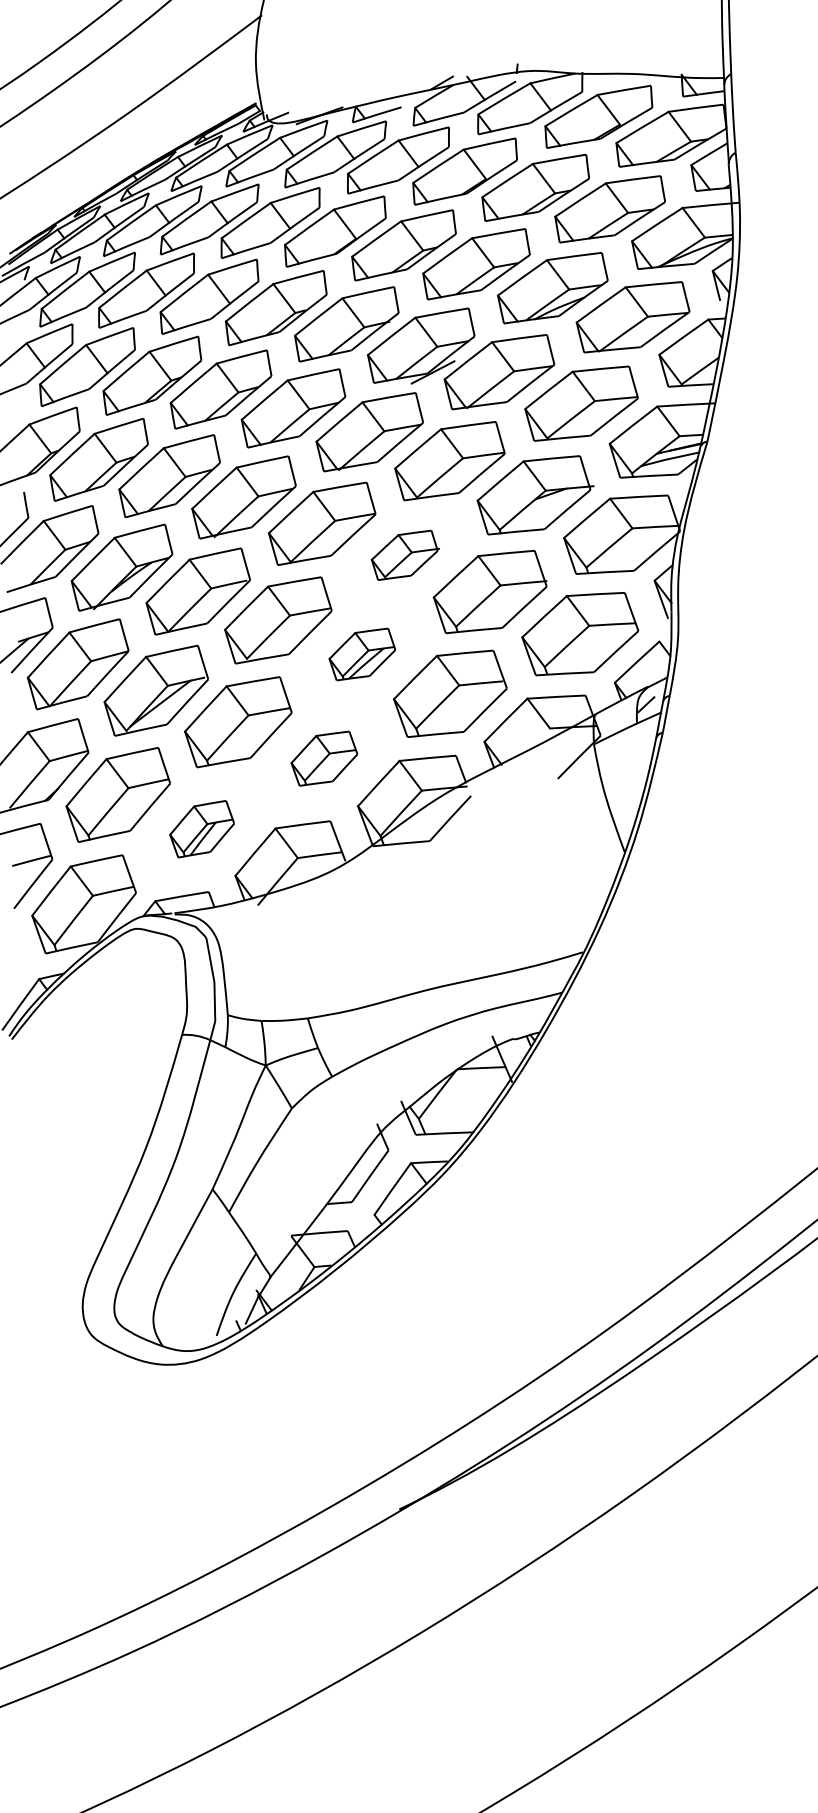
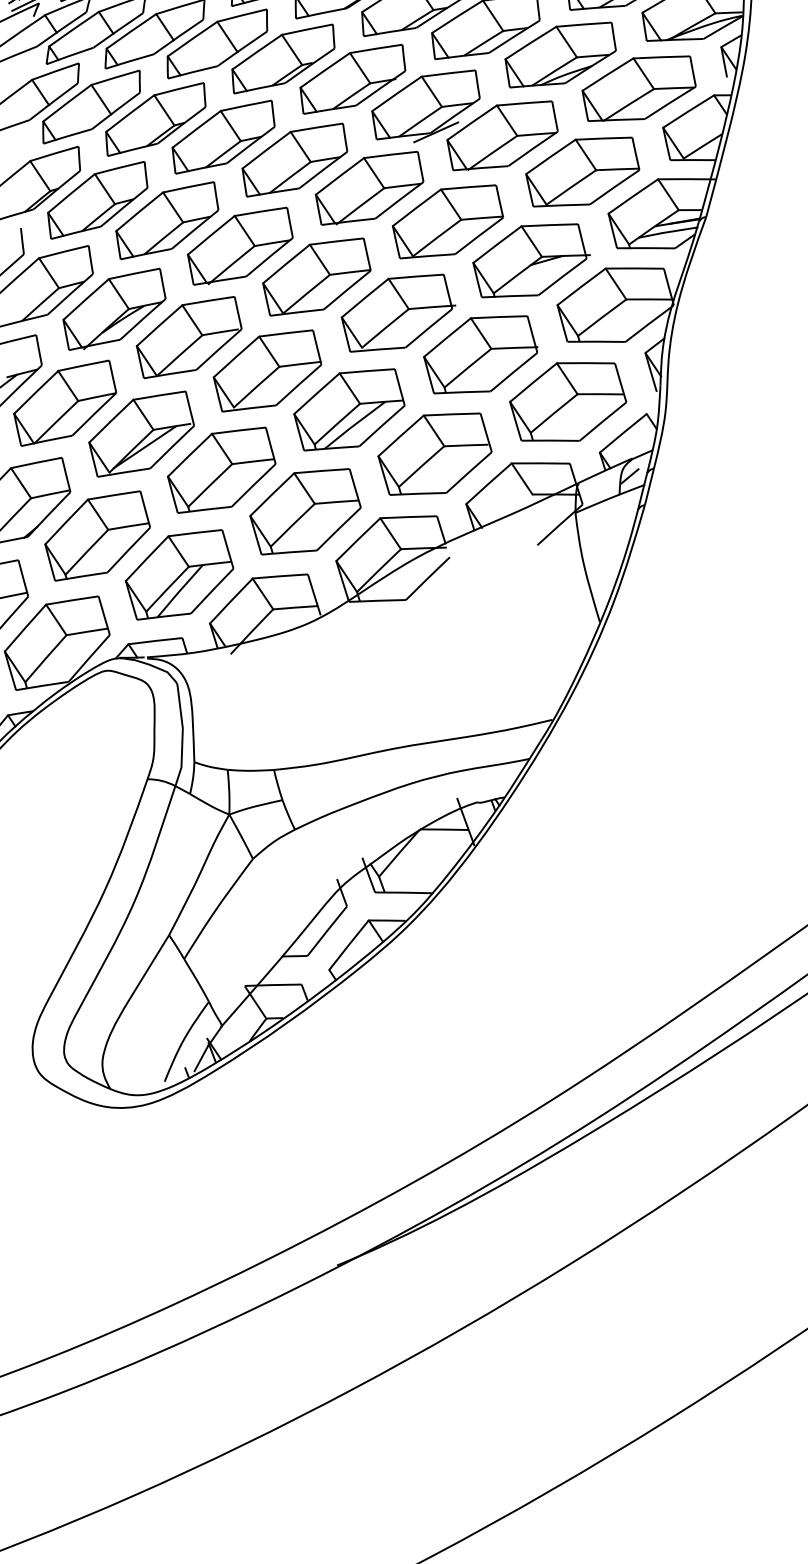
part: (405, 555) -> (398, 313), size x1.67
part: (362, 654) -> (349, 409), size x1.67
part: (324, 758) -> (305, 511), size x1.67
part: (201, 829) -> (178, 575), size x1.67

